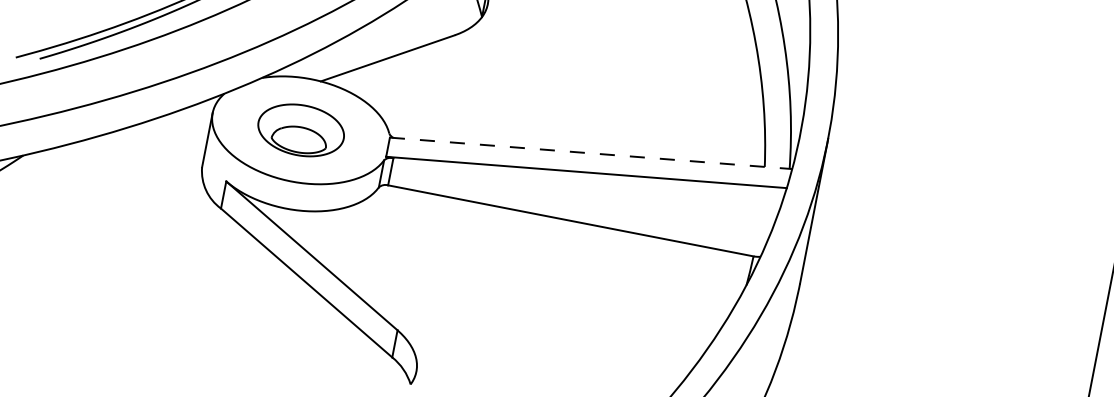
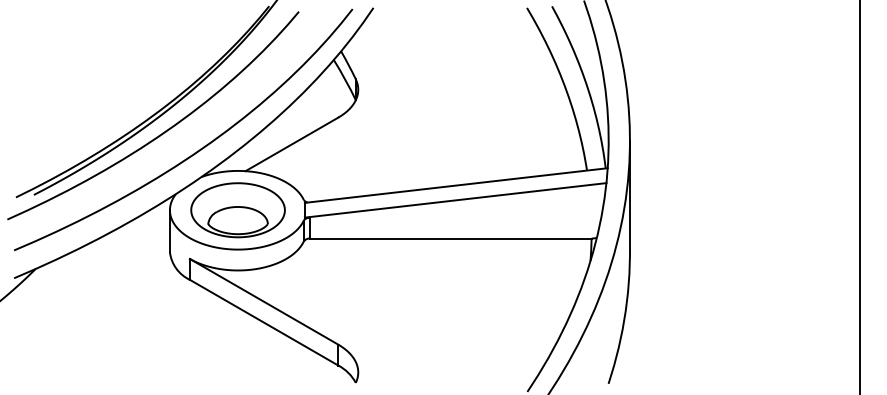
part: (300, 130) -> (237, 210), size x1.43
line: (591, 153) -> (456, 185), dashed -> solid

